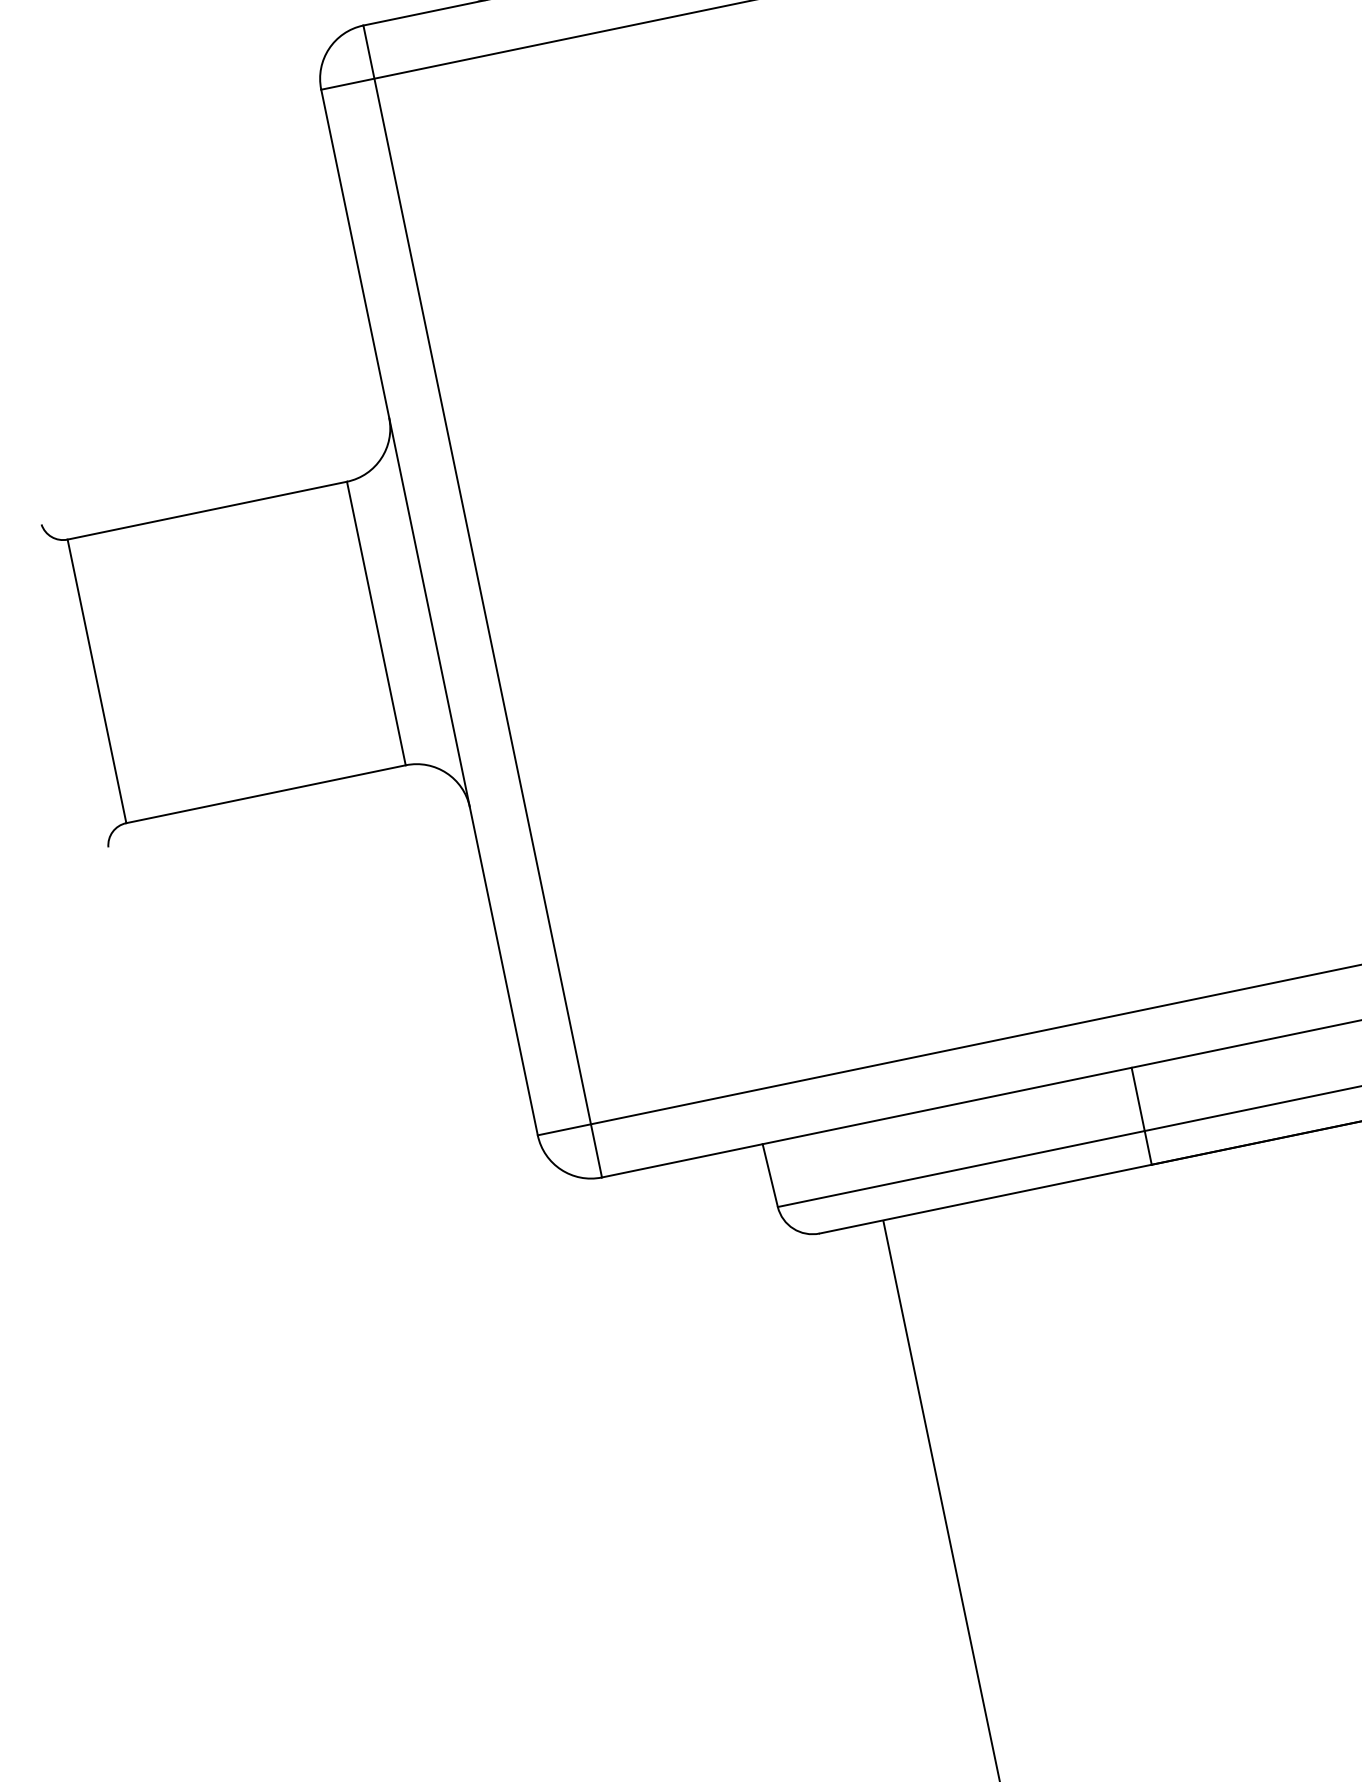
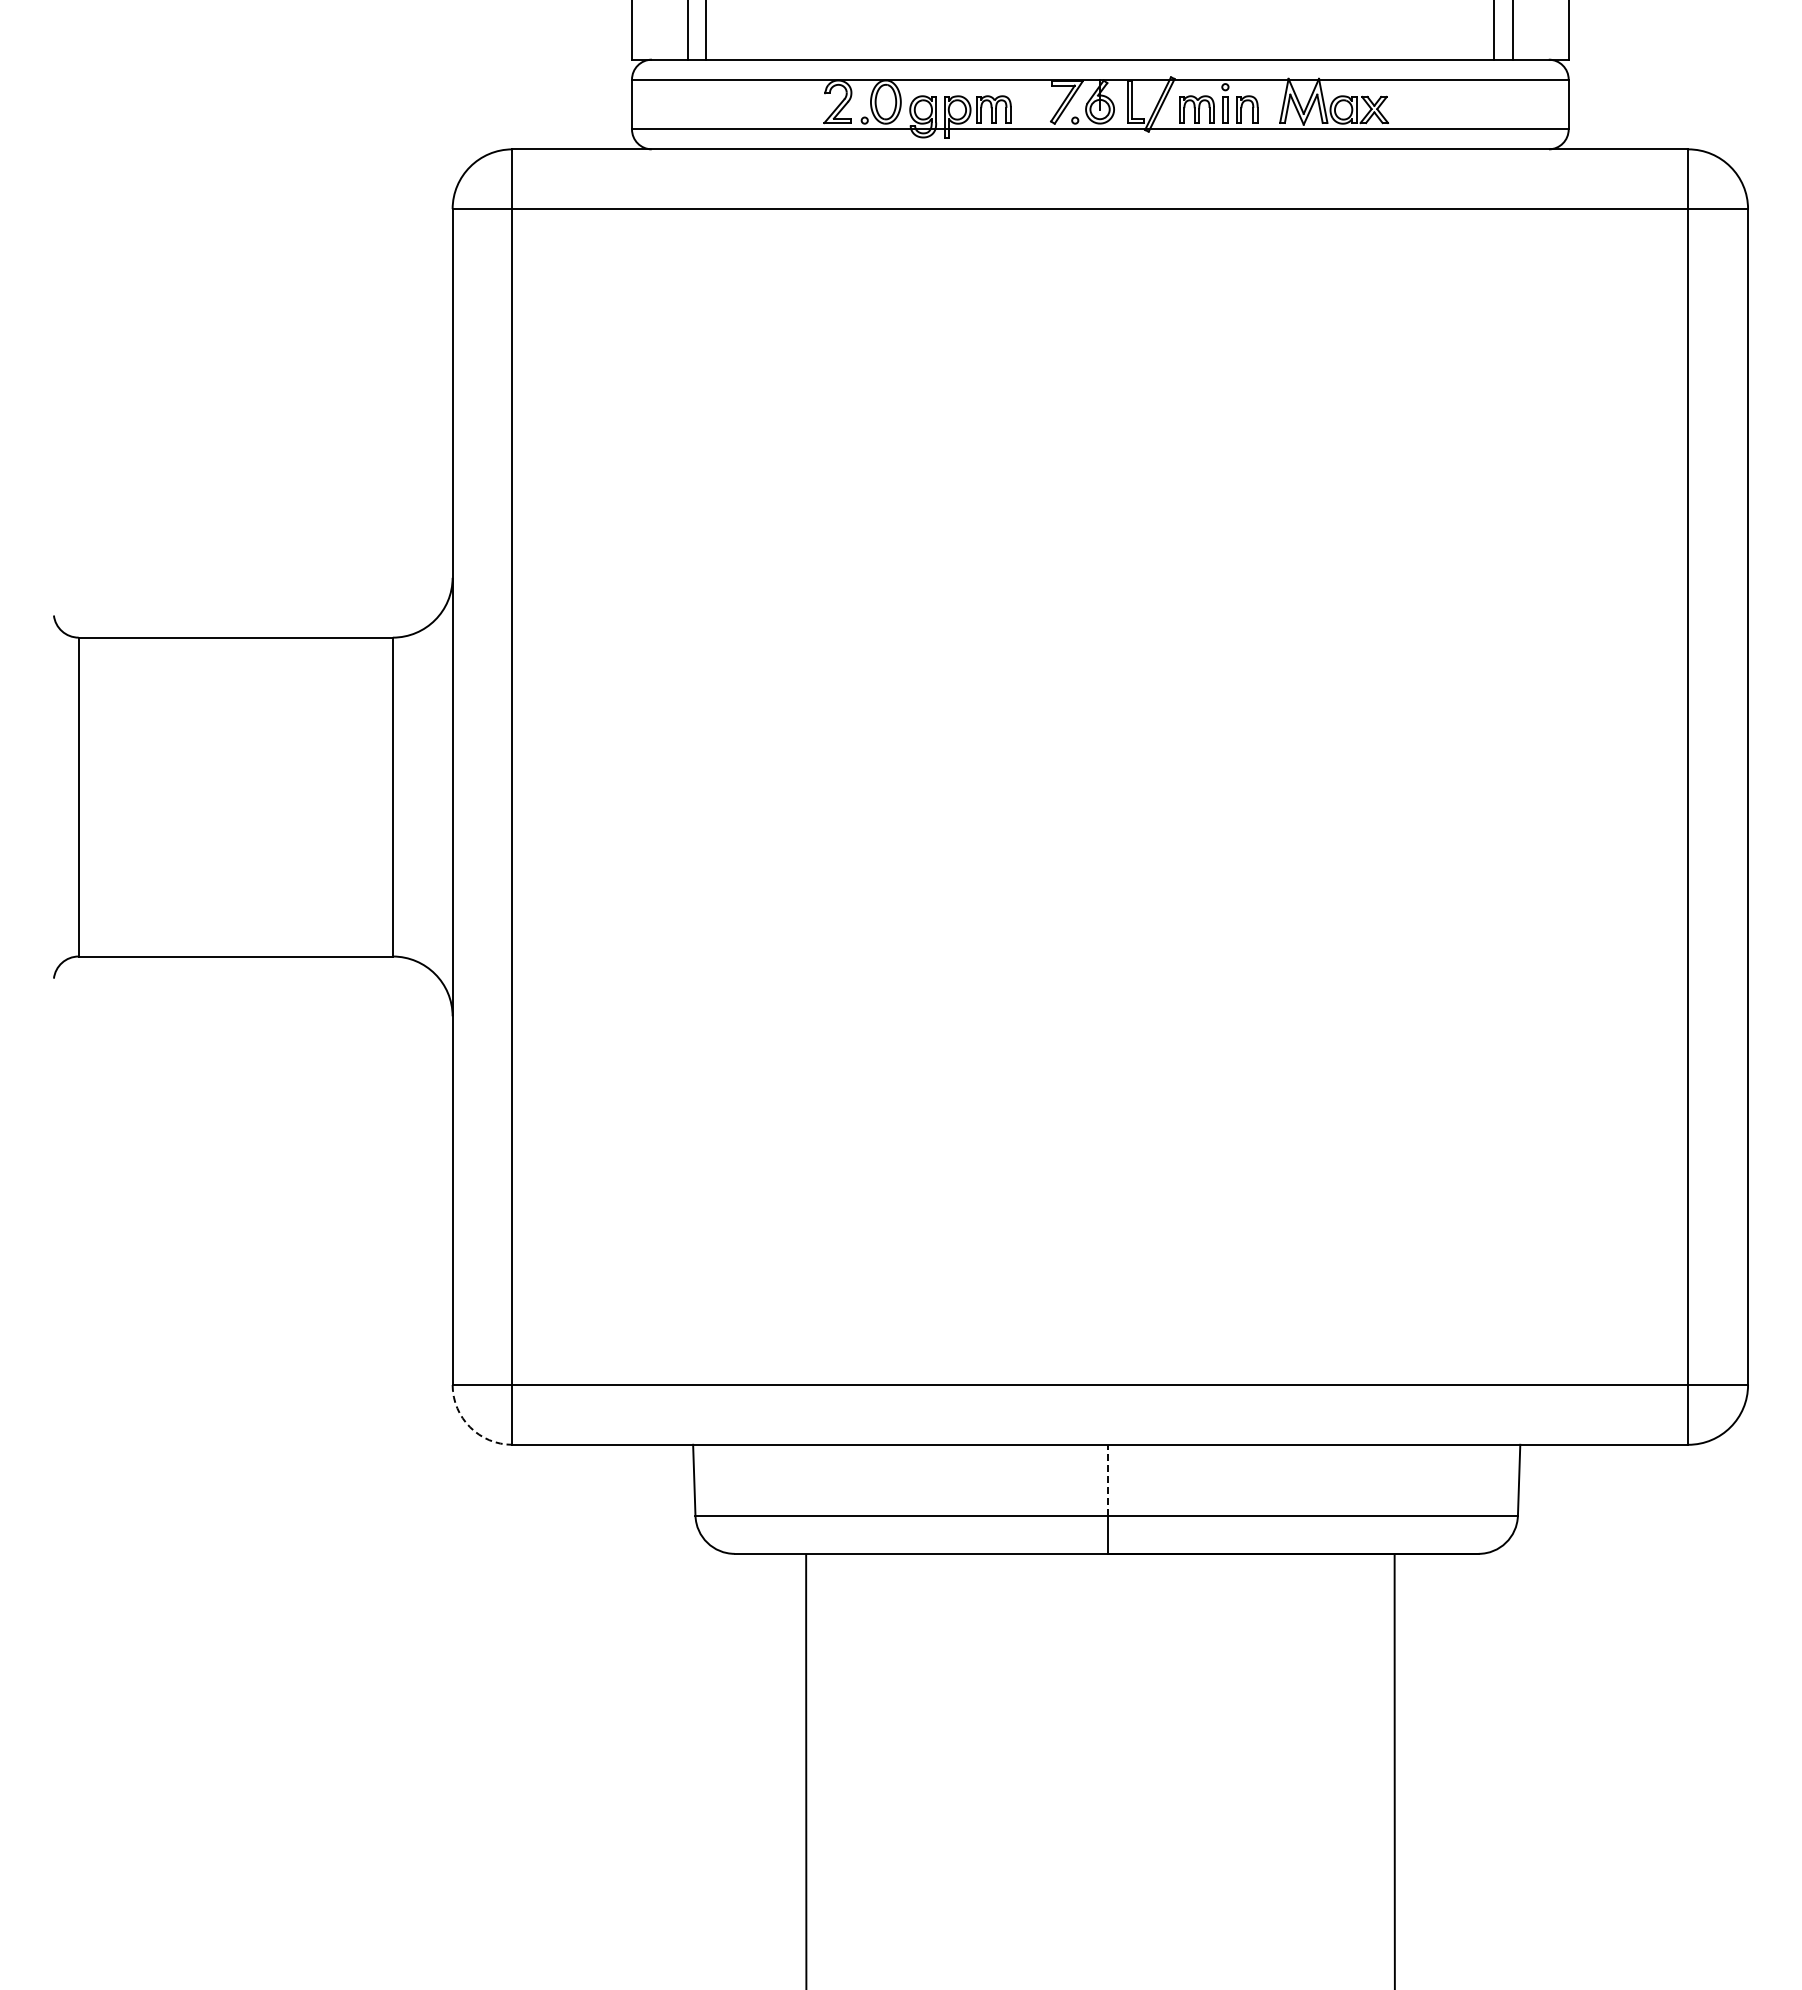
line: (1138, 1099) -> (1108, 1480), solid -> dashed
arc: (561, 1169) -> (470, 1427), solid -> dashed

